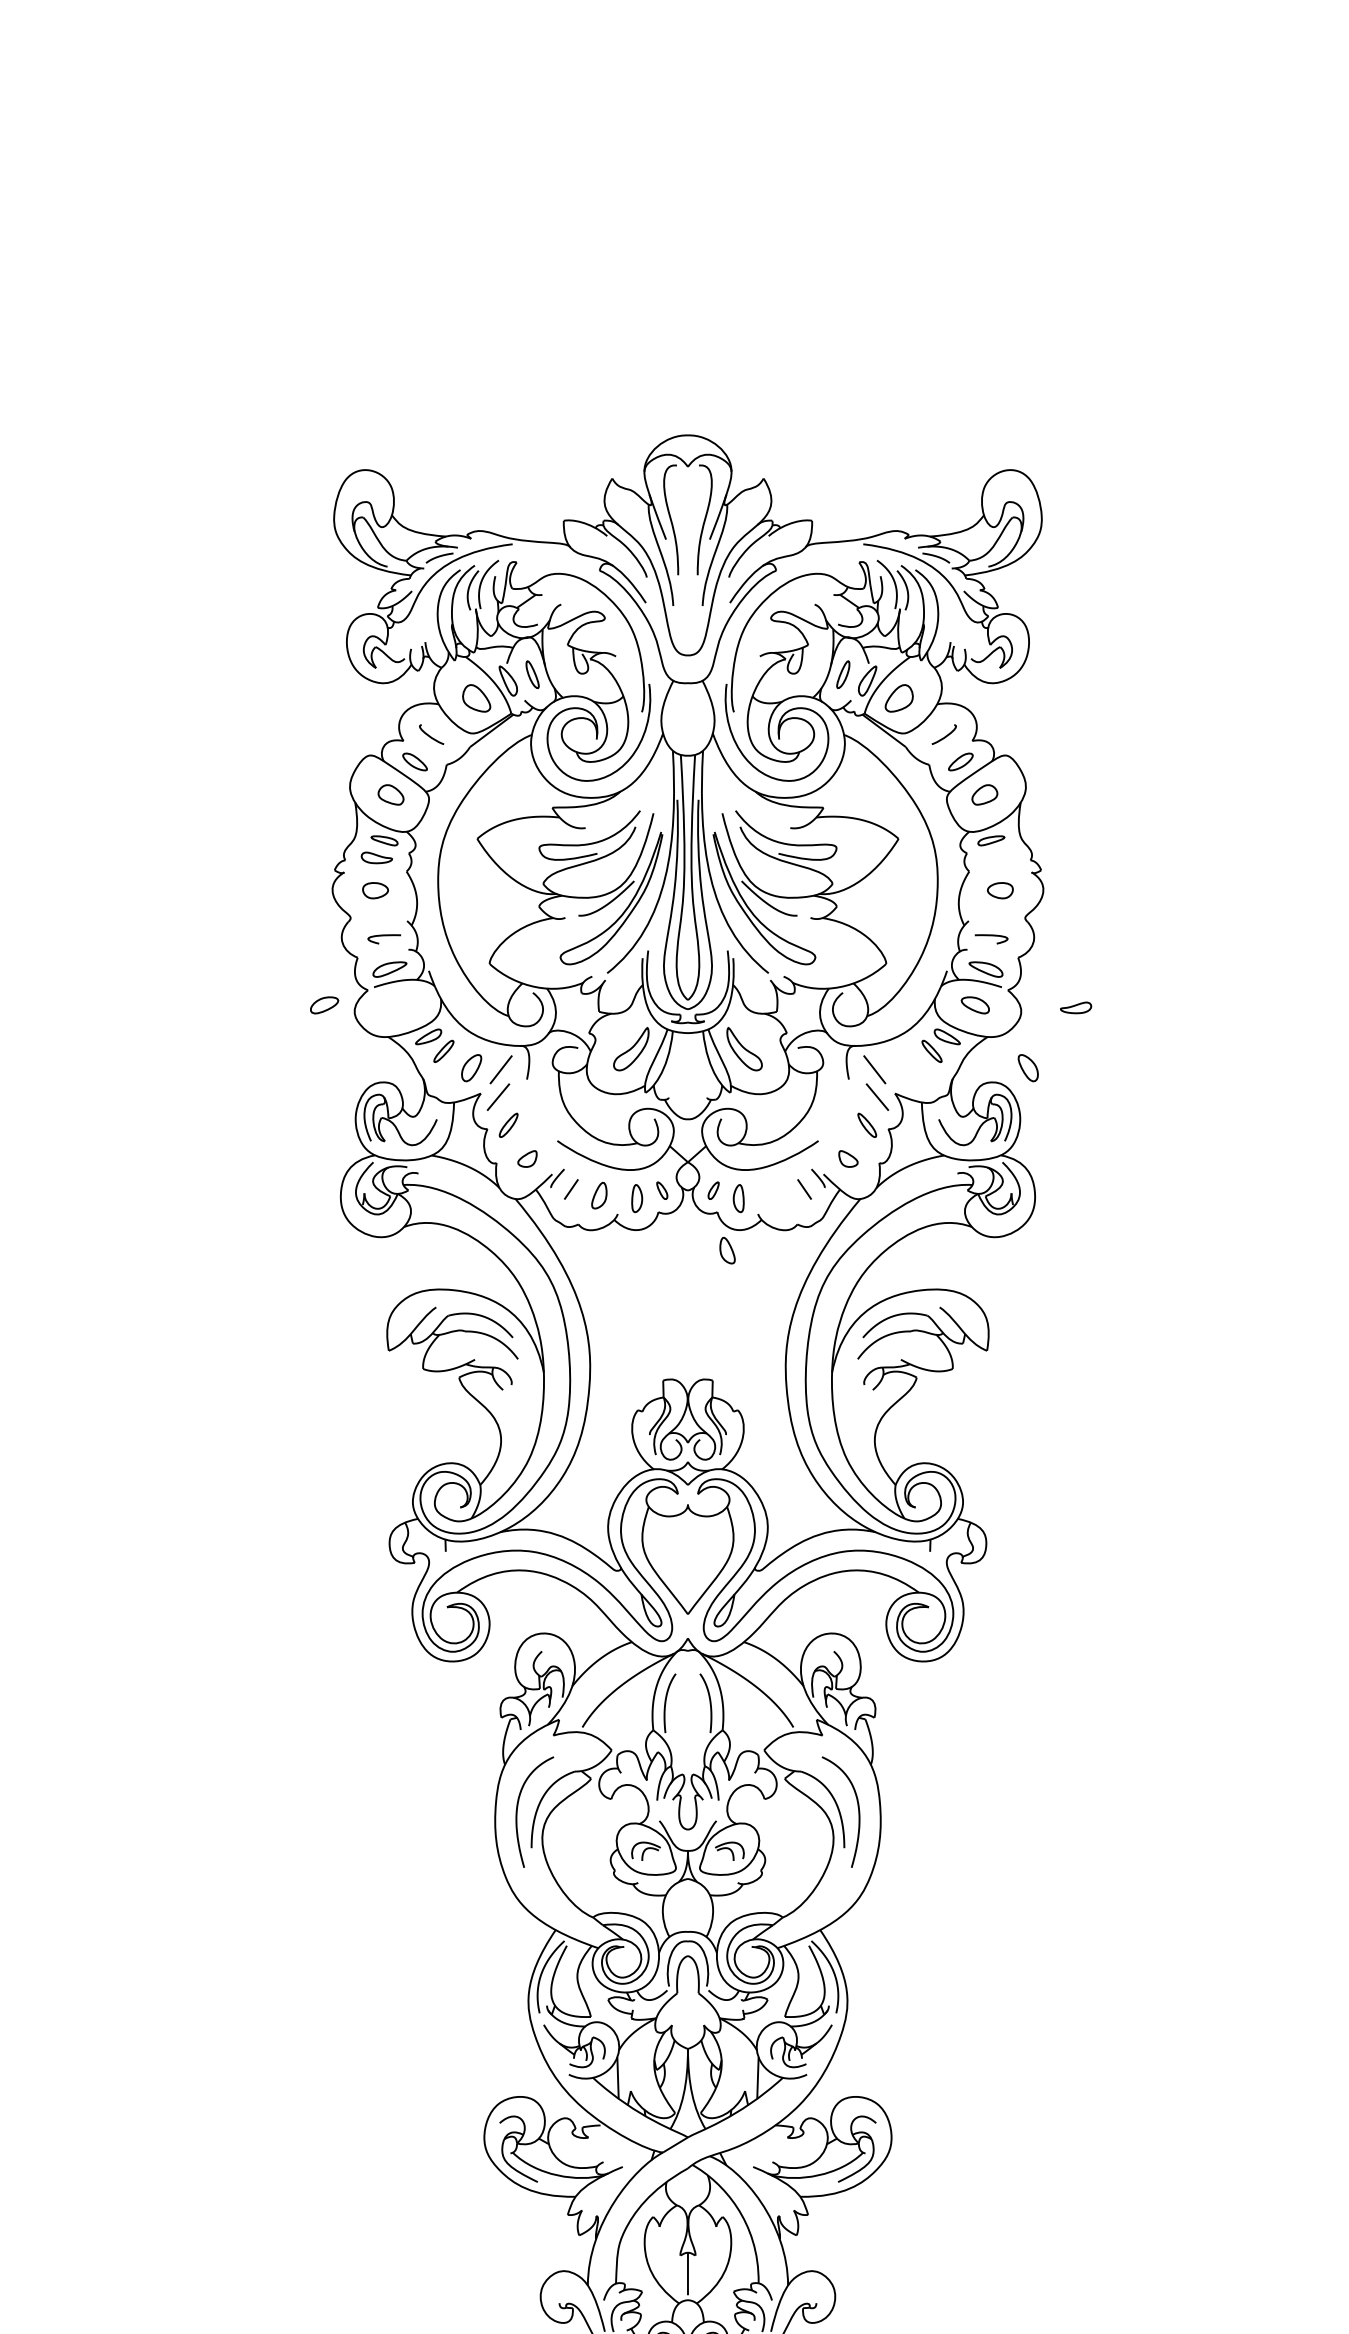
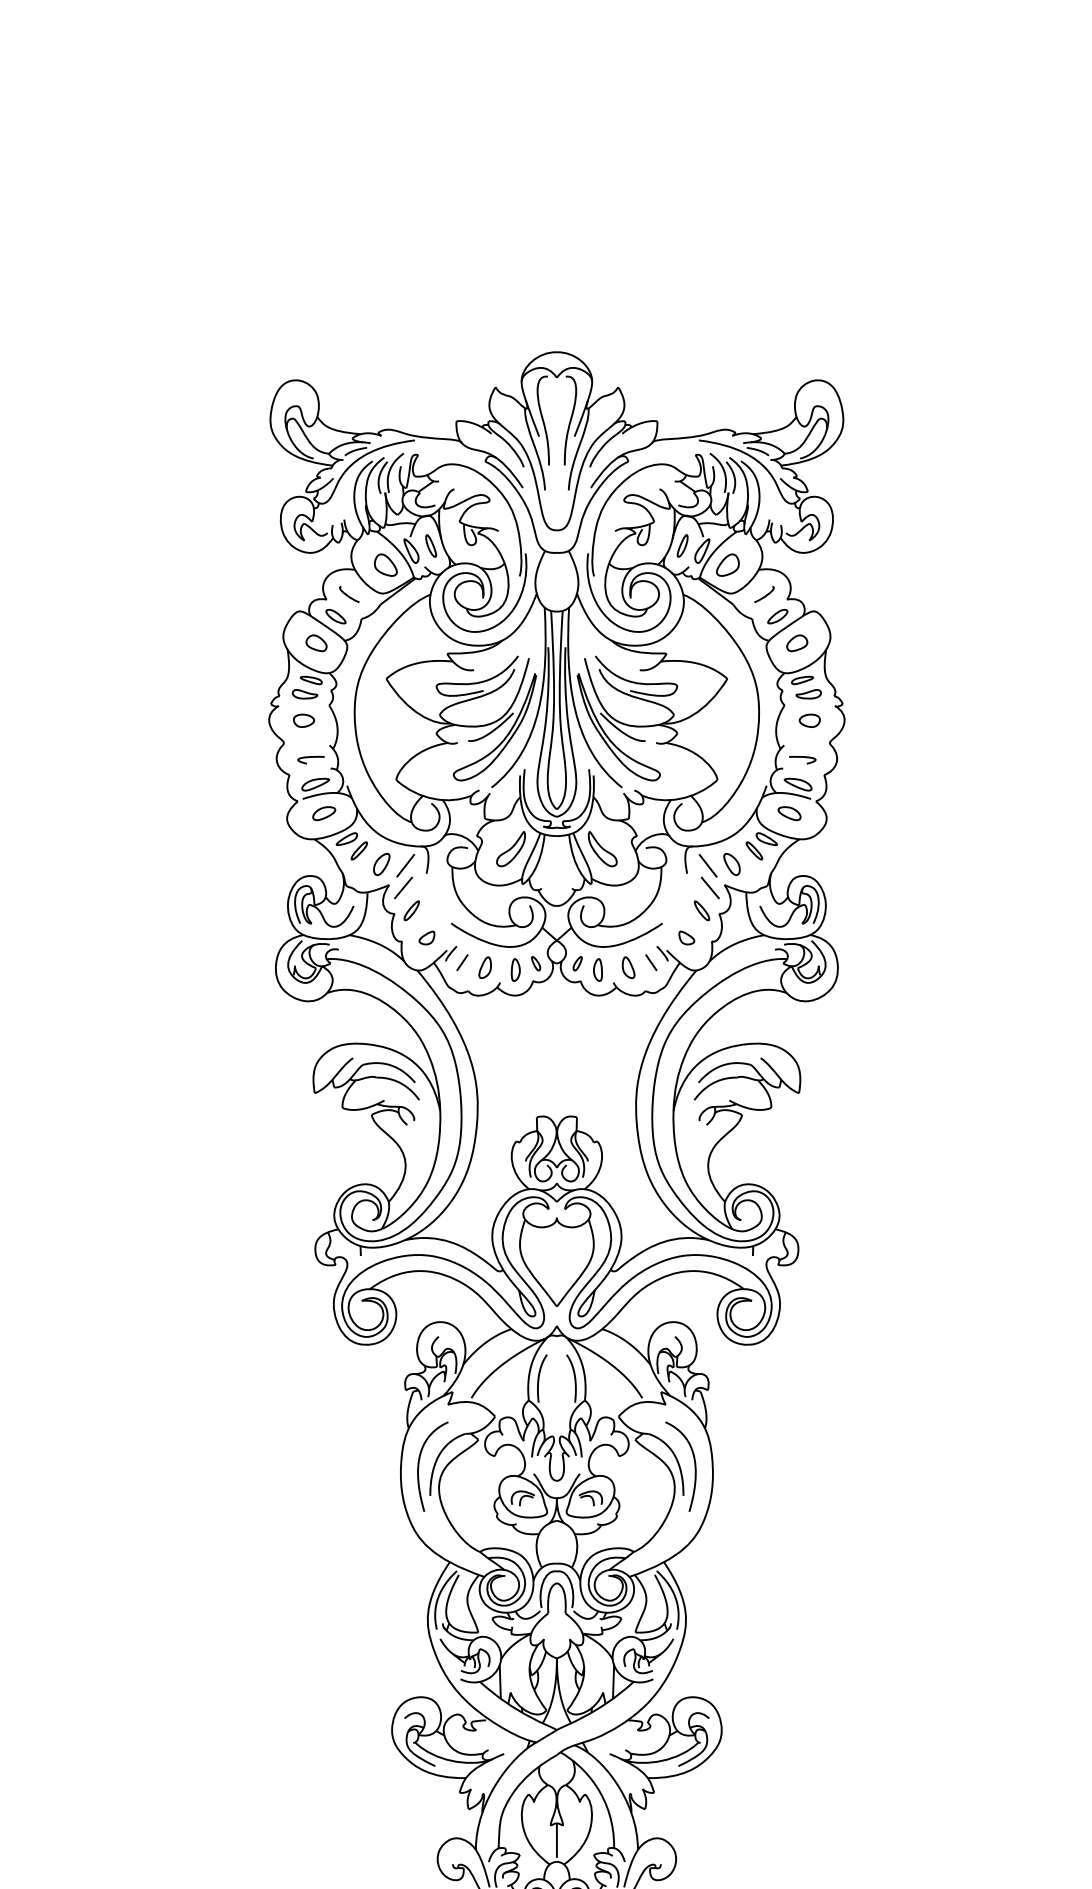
part: (324, 1005) -> (324, 813), moved
part: (1076, 1007) -> (809, 693), moved
part: (1027, 1068) -> (731, 864), moved
part: (727, 1250) -> (628, 967), moved

